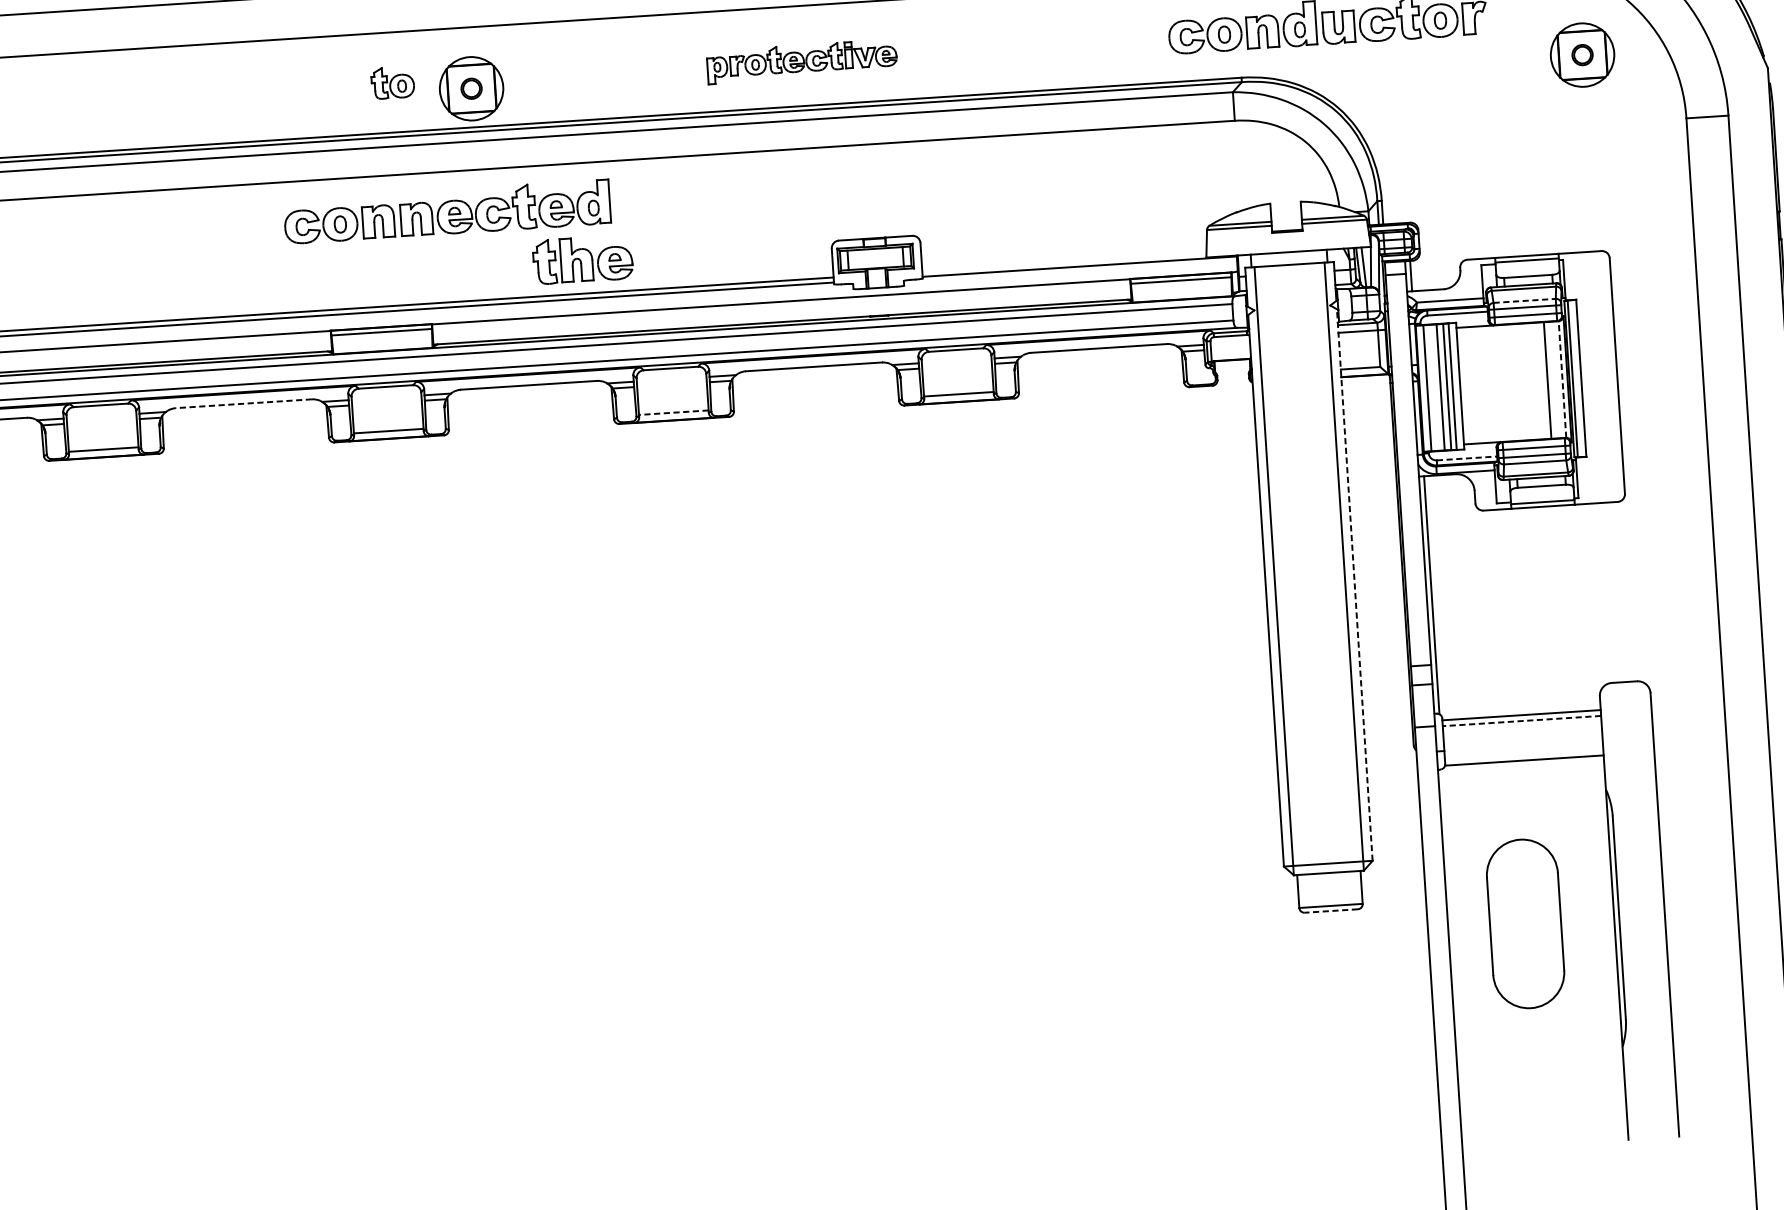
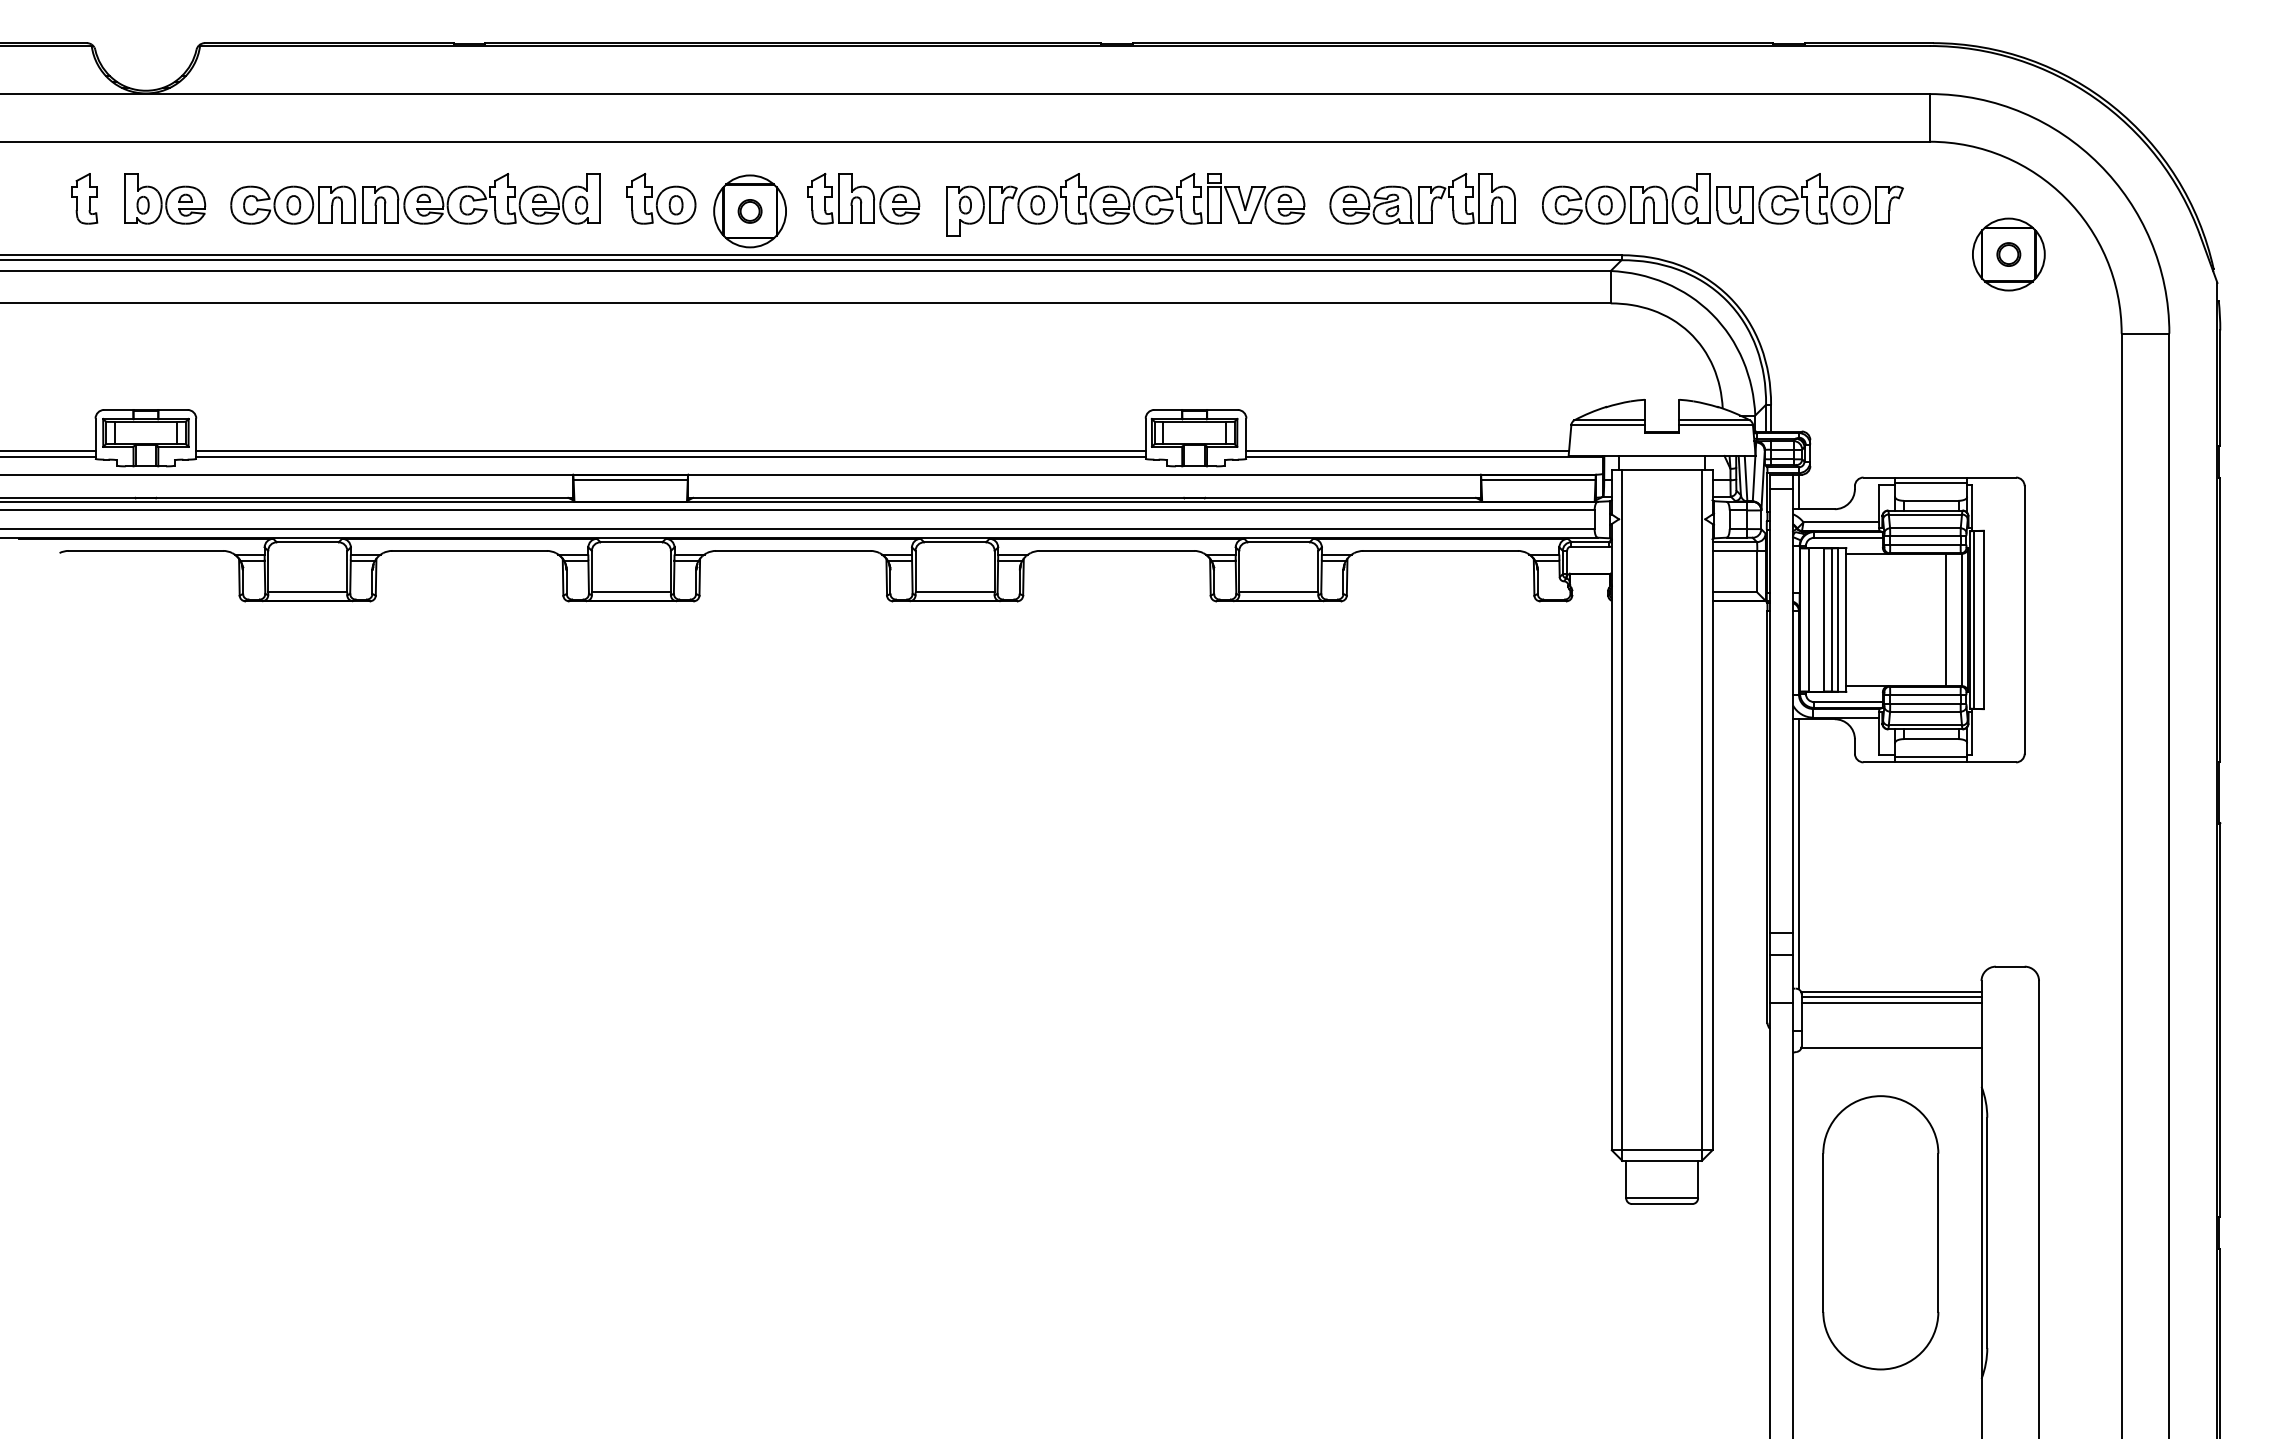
part: (1063, 39) -> (1422, 198), added
part: (801, 61) -> (1125, 204), size x1.67
part: (392, 82) -> (661, 198), size x1.43
part: (447, 211) -> (415, 198), moved
part: (582, 259) -> (863, 198), moved
line: (1064, 262) -> (1407, 451), added
line: (1524, 301) -> (1925, 528), dashed -> solid
line: (1562, 379) -> (1962, 619), dashed -> solid
line: (243, 403) -> (469, 550), dashed -> solid
line: (674, 412) -> (955, 592), dashed -> solid
line: (1467, 458) -> (1849, 702), dashed -> solid
line: (1354, 584) -> (1712, 836), dashed -> solid
line: (1520, 710) -> (1890, 991), added
line: (1521, 721) -> (1891, 1003), dashed -> solid
line: (1330, 911) -> (1661, 1204), dashed -> solid
part: (1525, 923) -> (1880, 1232), size x1.43

